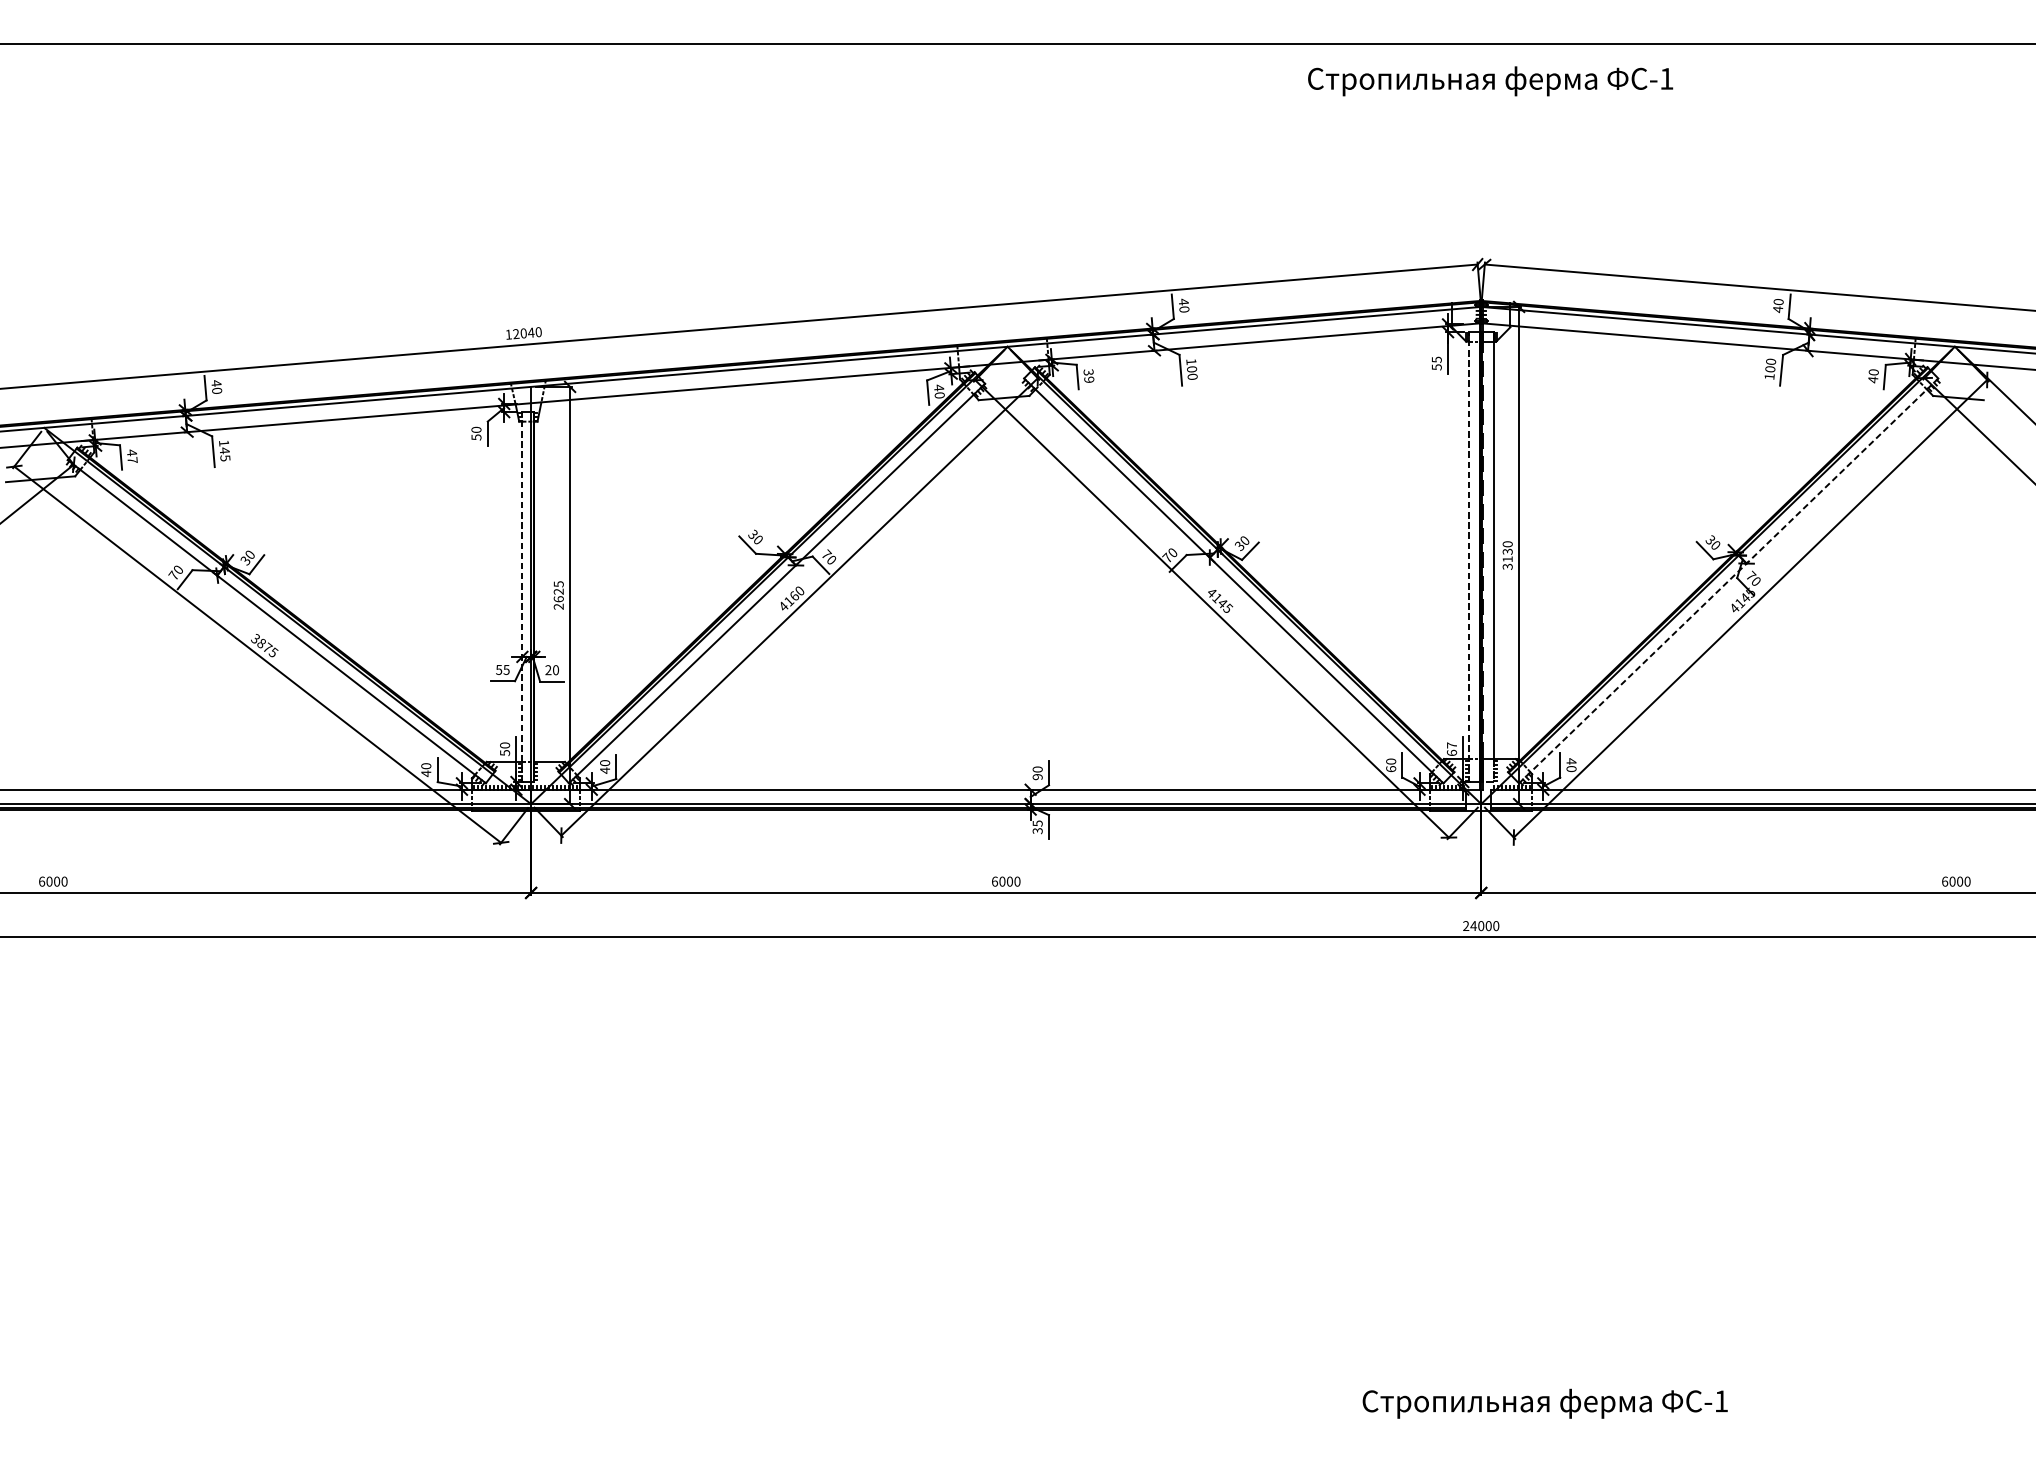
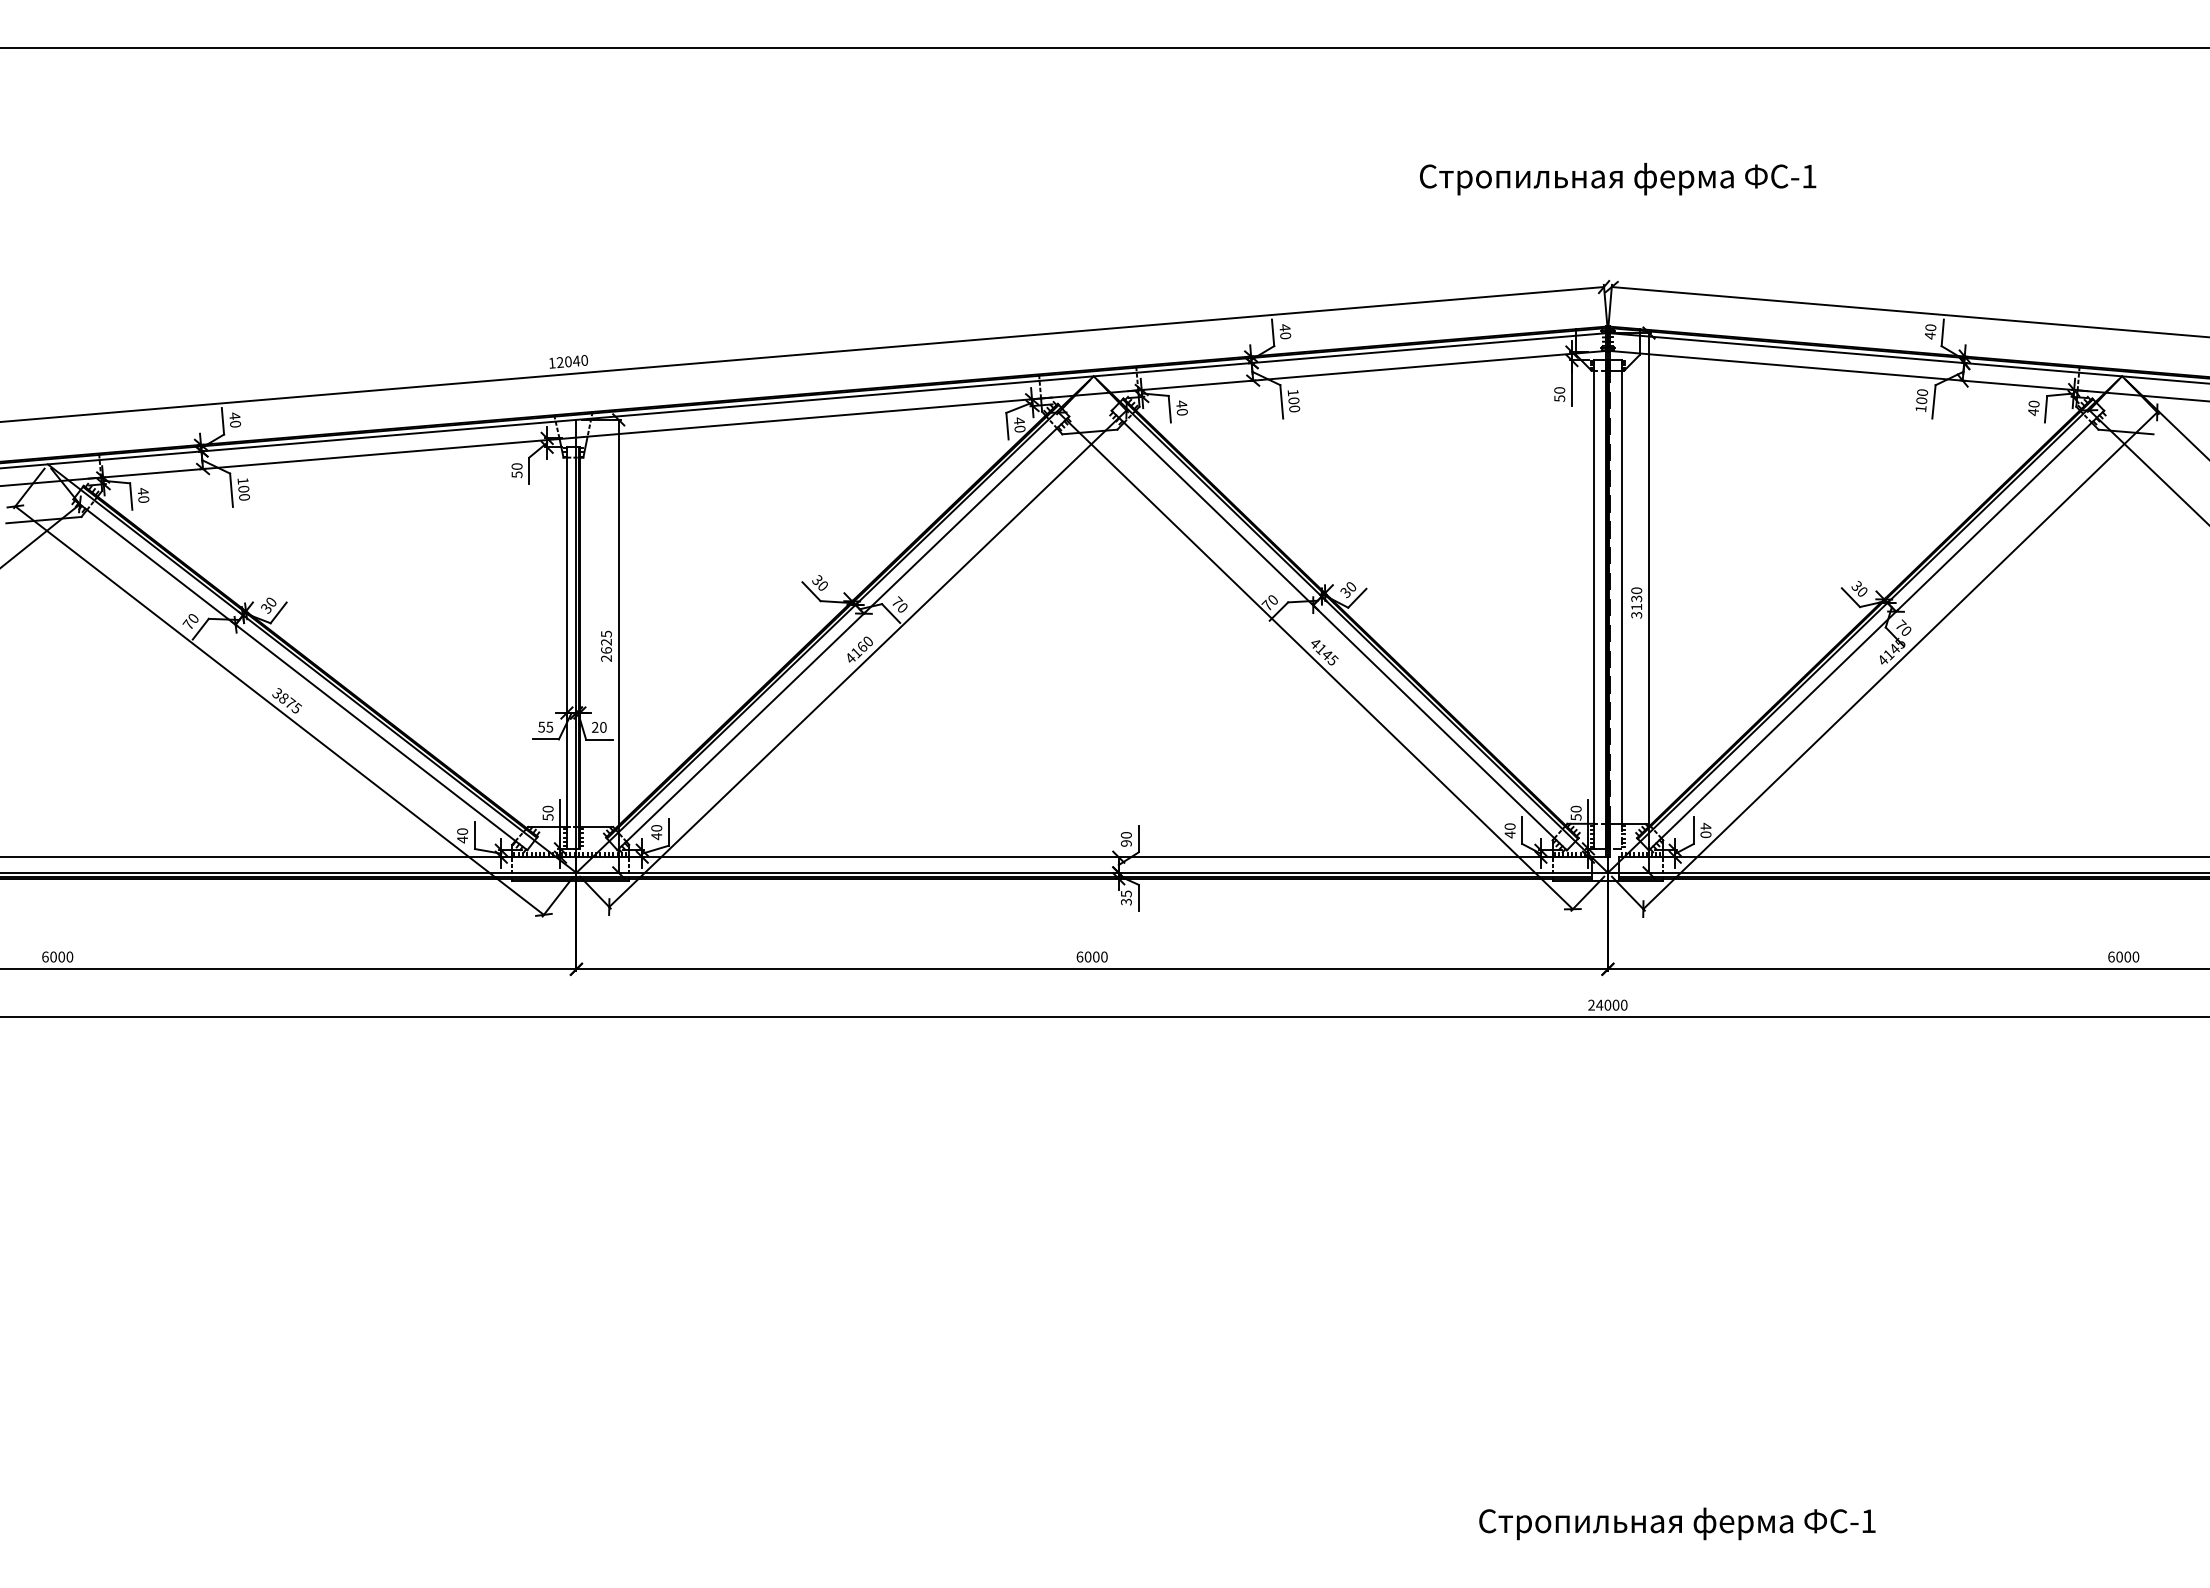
text: (1490, 81) -> (1618, 179), moved
text: (1436, 359) -> (1559, 390), 55 -> 50
text: (1088, 375) -> (1181, 407), 39 -> 40
text: (224, 453) -> (243, 492), 145 -> 100
text: (132, 459) -> (143, 498), 47 -> 40
line: (1468, 556) -> (1594, 604), dashed -> solid
line: (1728, 580) -> (1876, 630), dashed -> solid
line: (521, 597) -> (566, 648), dashed -> solid
text: (1451, 748) -> (1575, 812), 67 -> 50
text: (1390, 768) -> (1509, 834), 60 -> 40

